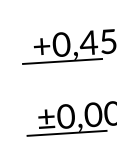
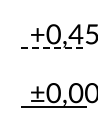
line: (63, 61) -> (54, 48), solid -> dashed

